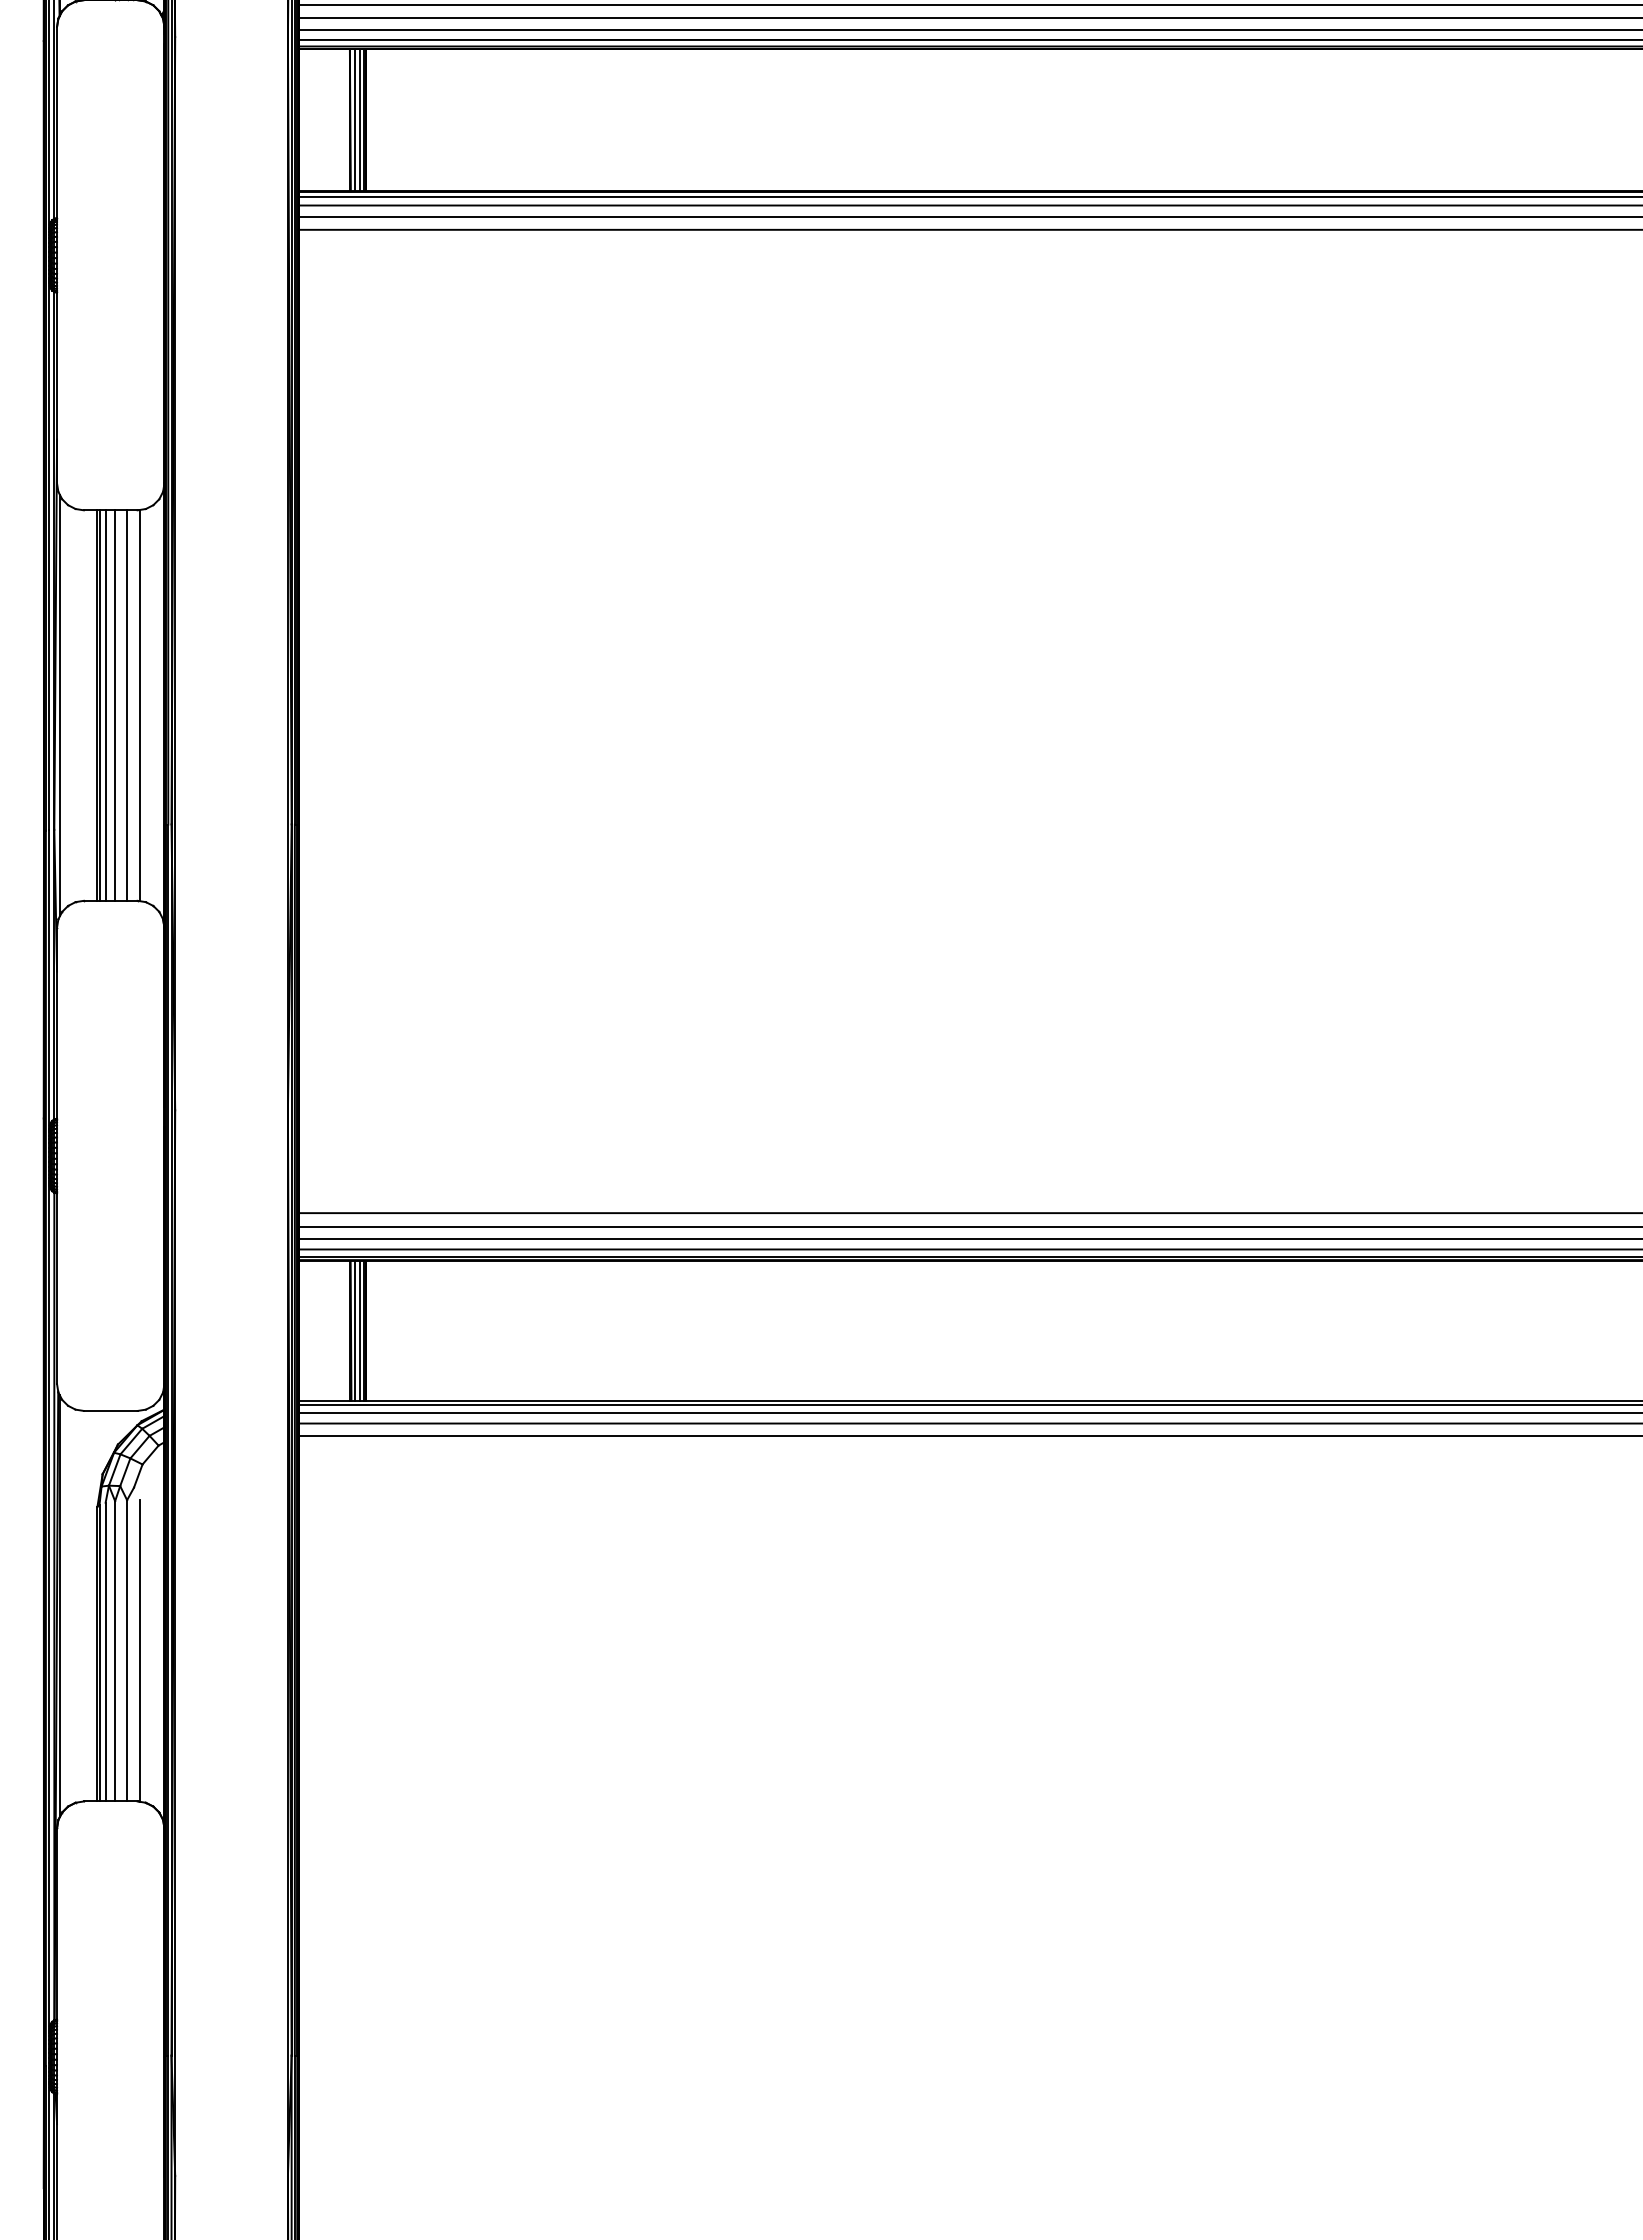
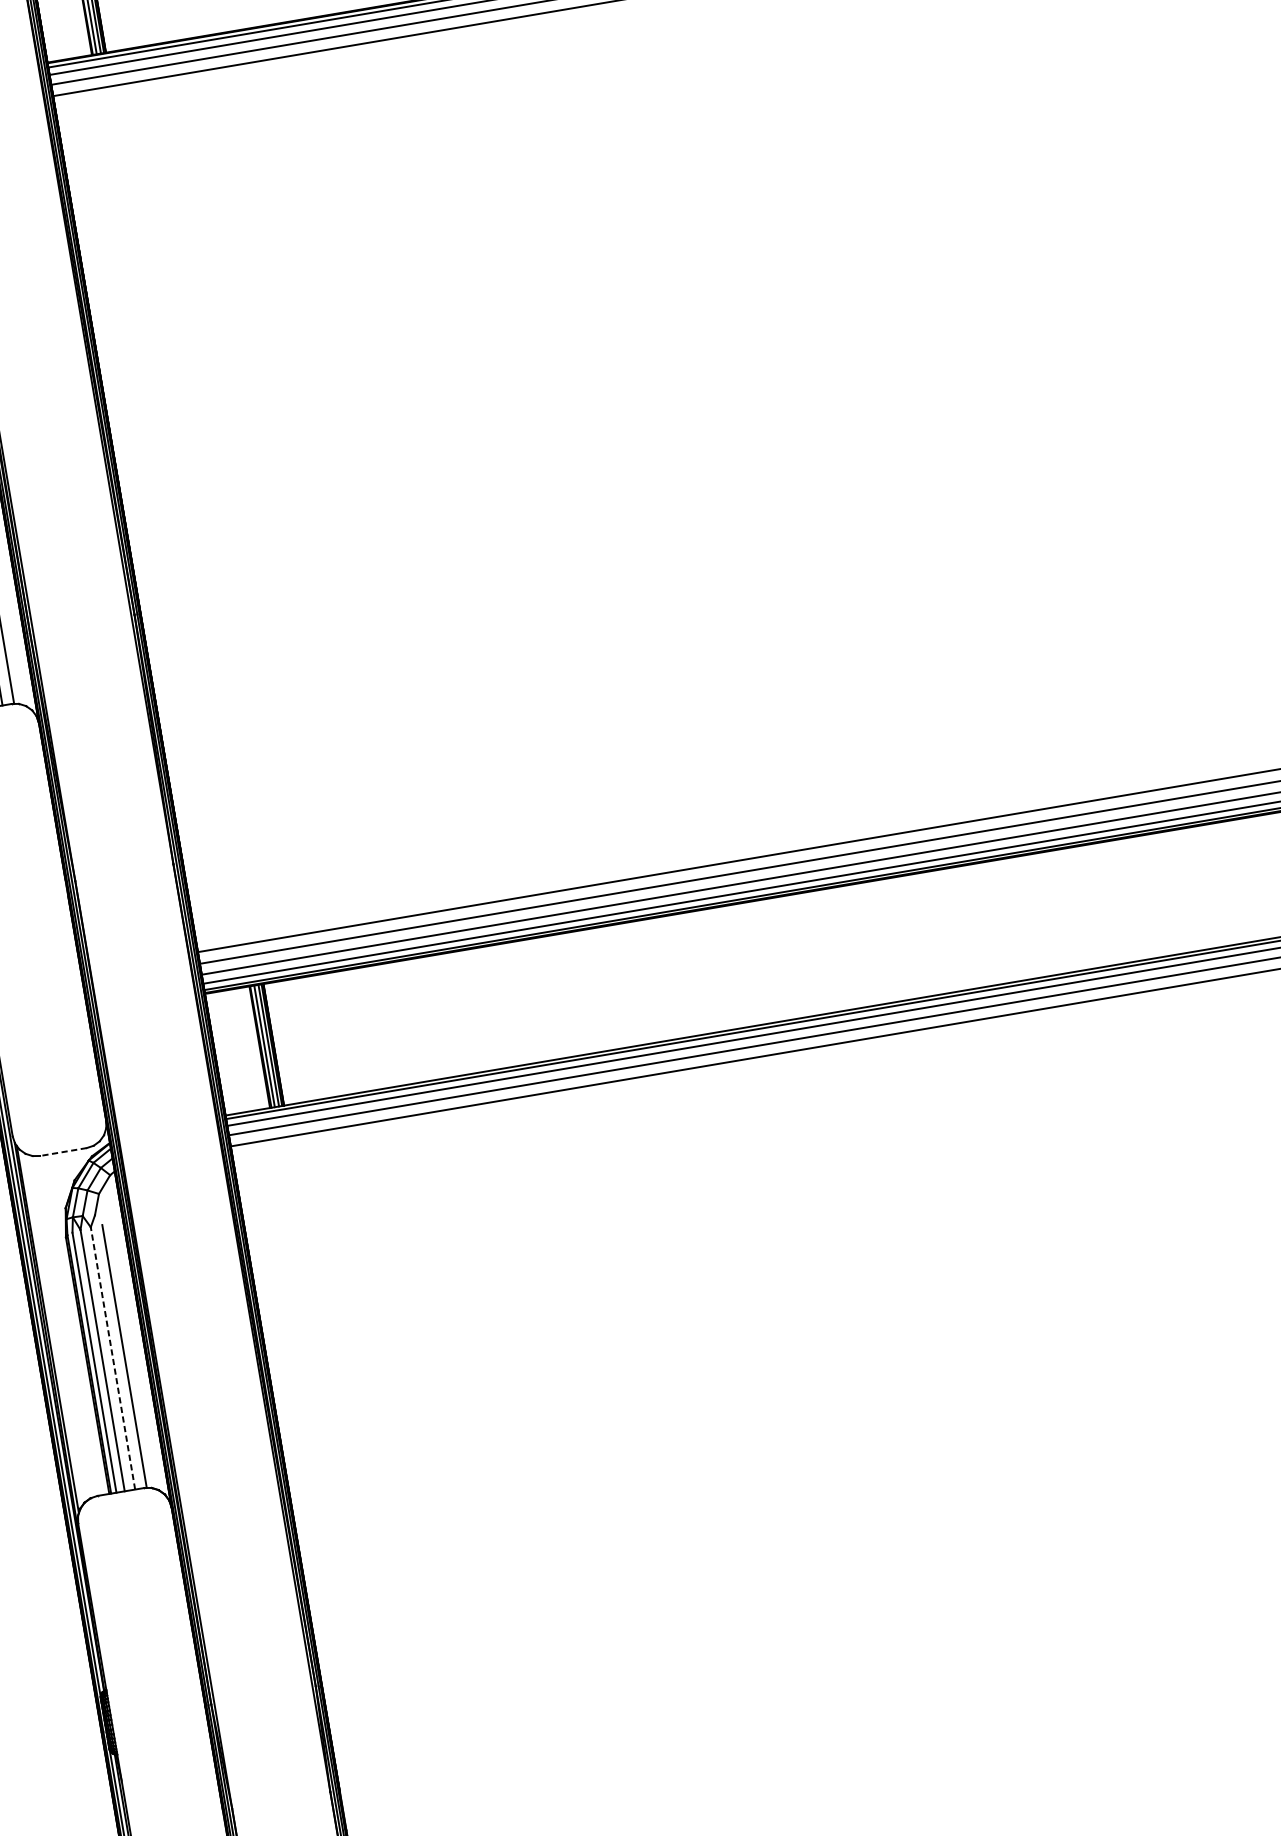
line: (110, 1410) -> (63, 1151), solid -> dashed
line: (127, 1650) -> (113, 1358), solid -> dashed

